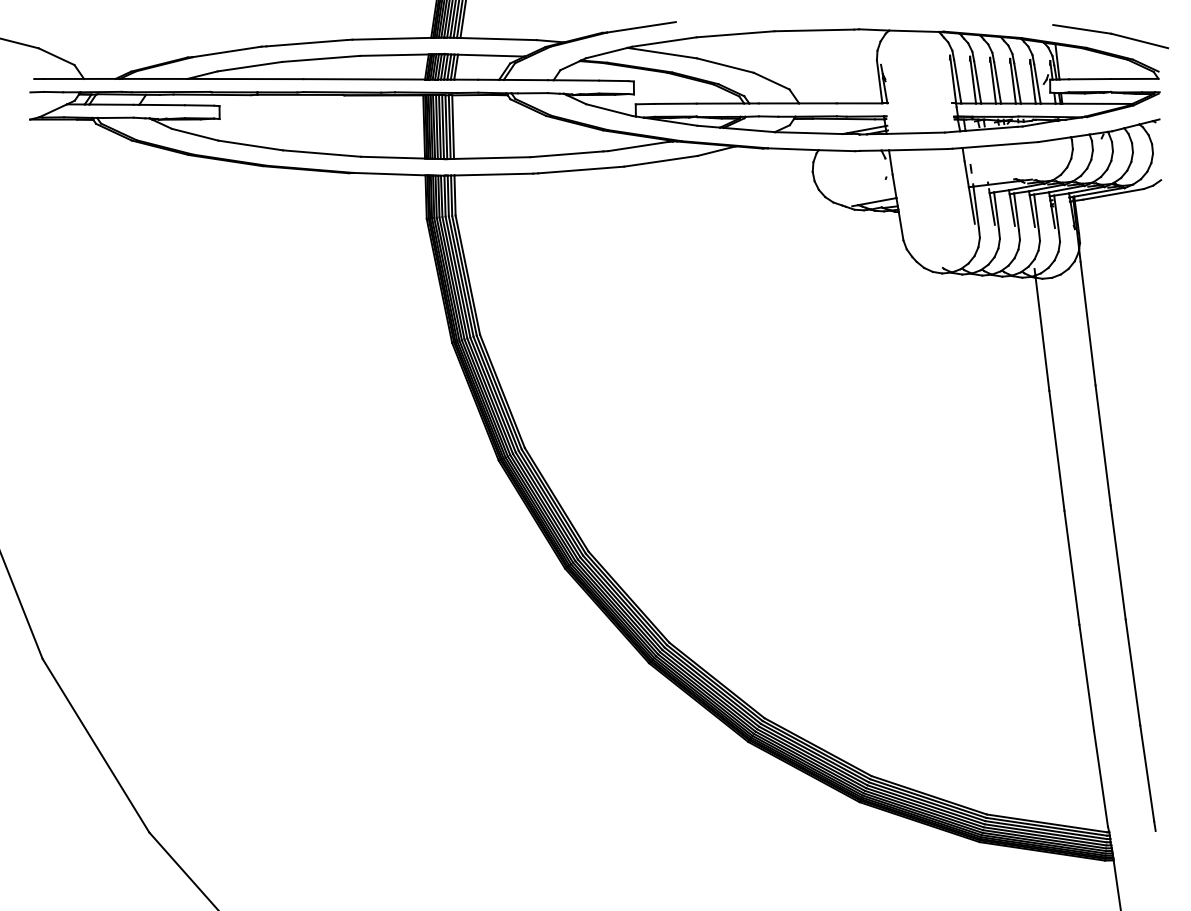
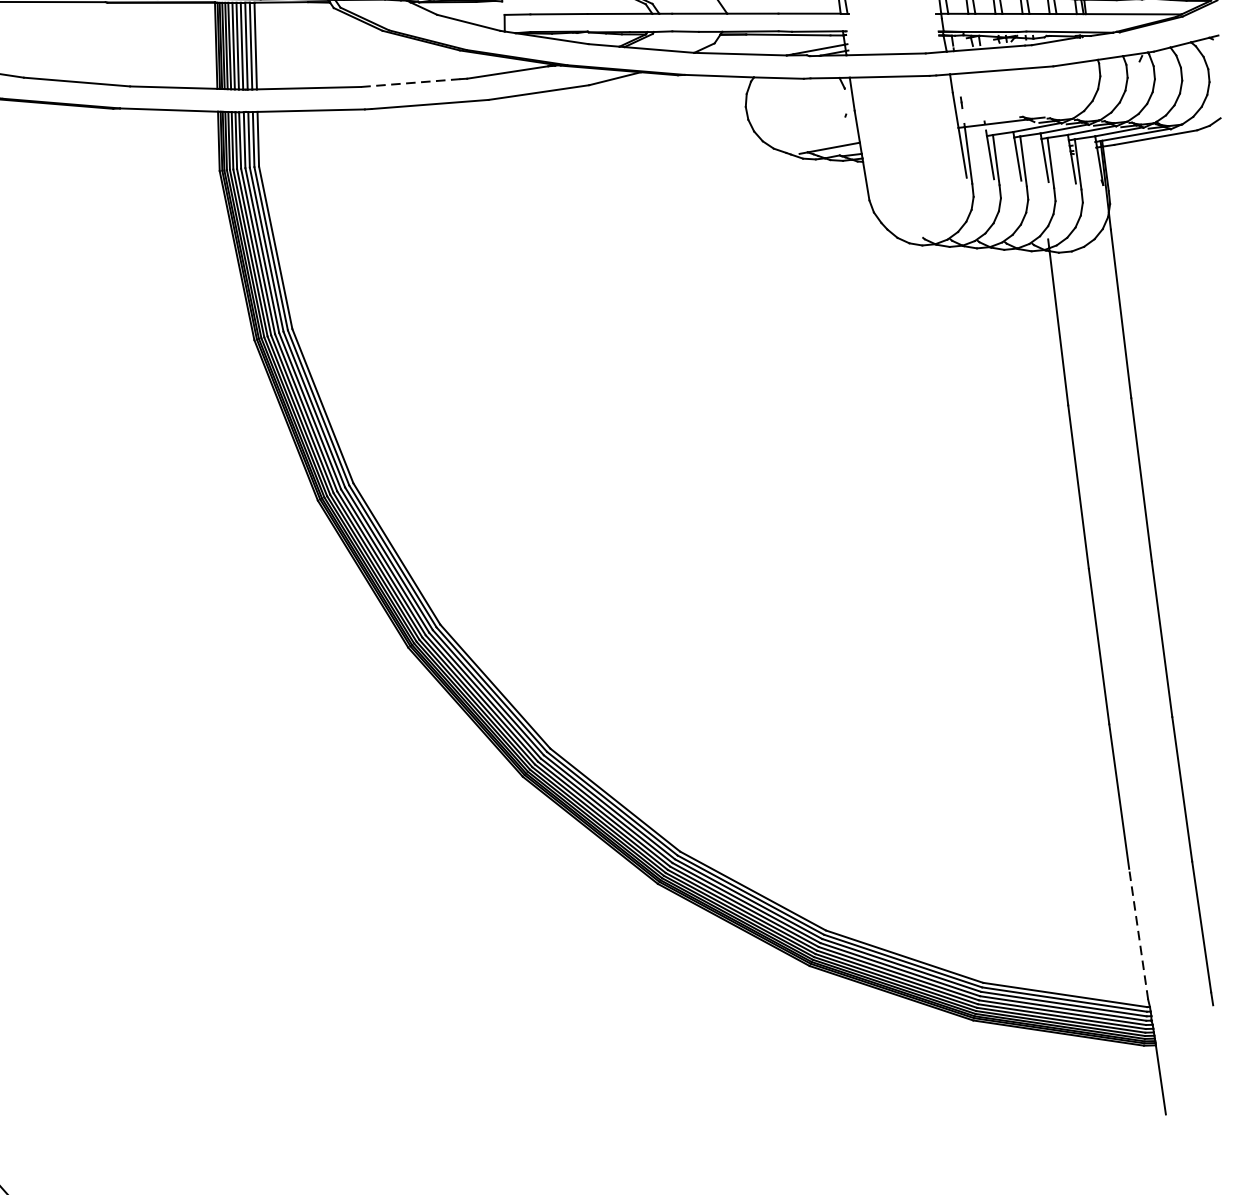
line: (566, 154) -> (410, 83), solid -> dashed
line: (1101, 778) -> (1139, 933), solid -> dashed

